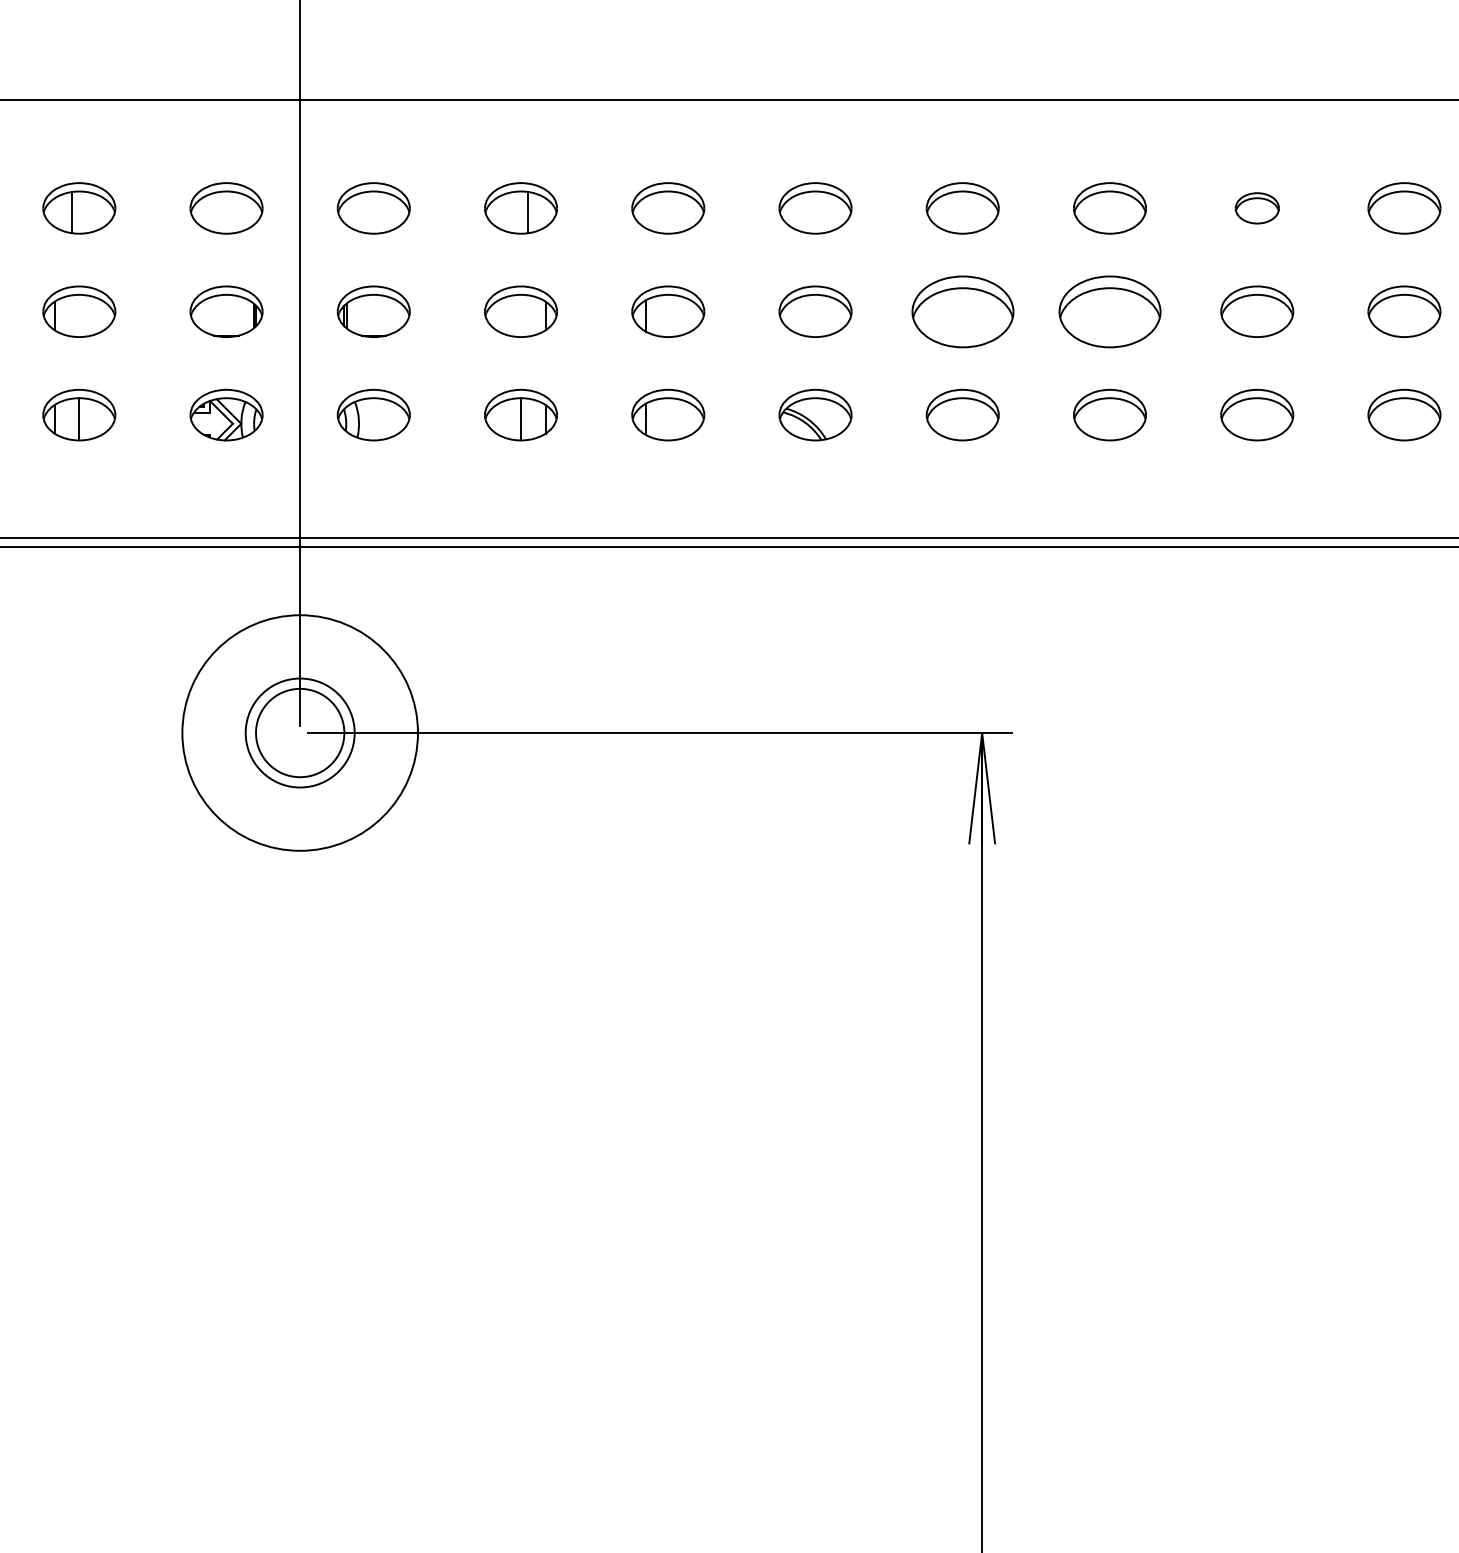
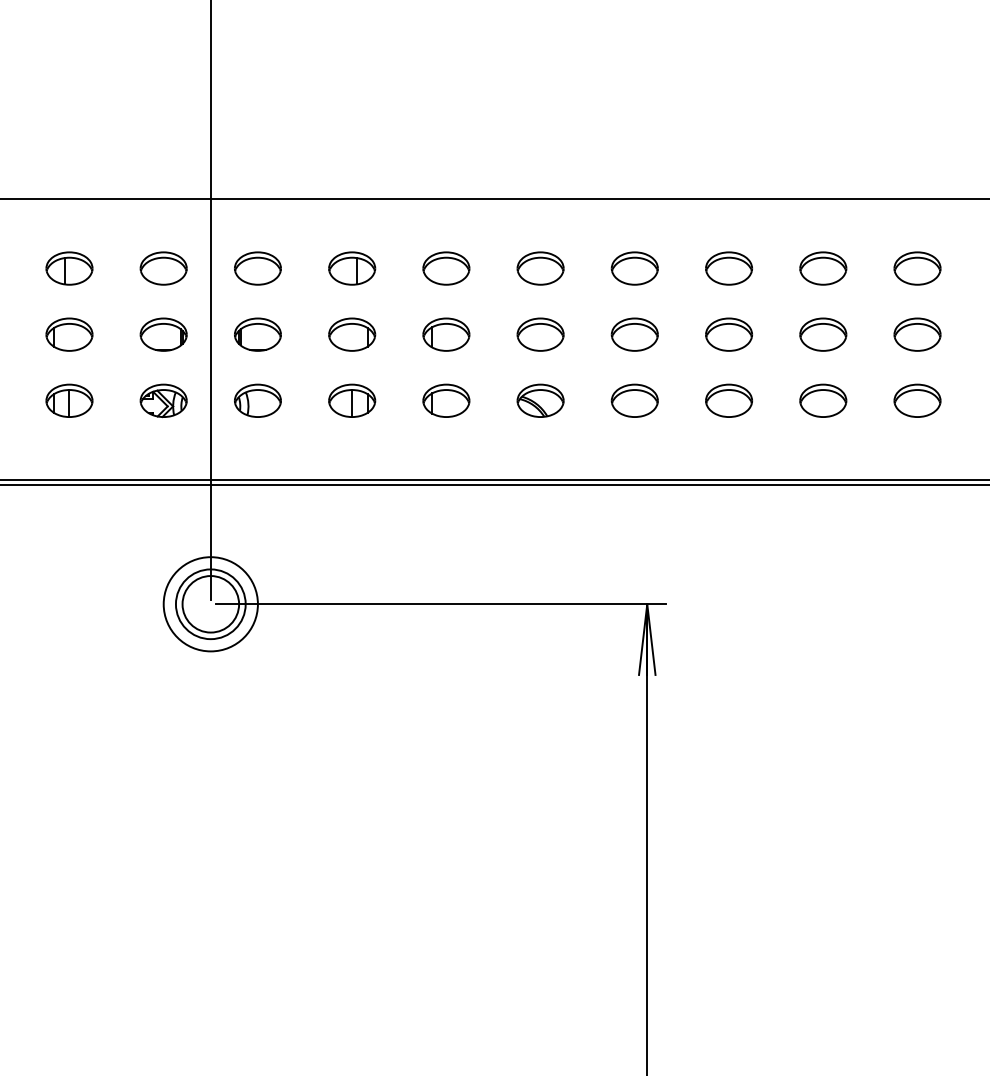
part: (1257, 208) -> (823, 268), size x1.67
part: (962, 311) -> (634, 334), size x0.71
part: (1109, 311) -> (728, 334), size x0.71
circle: (299, 733) -> (210, 604), size x0.62

